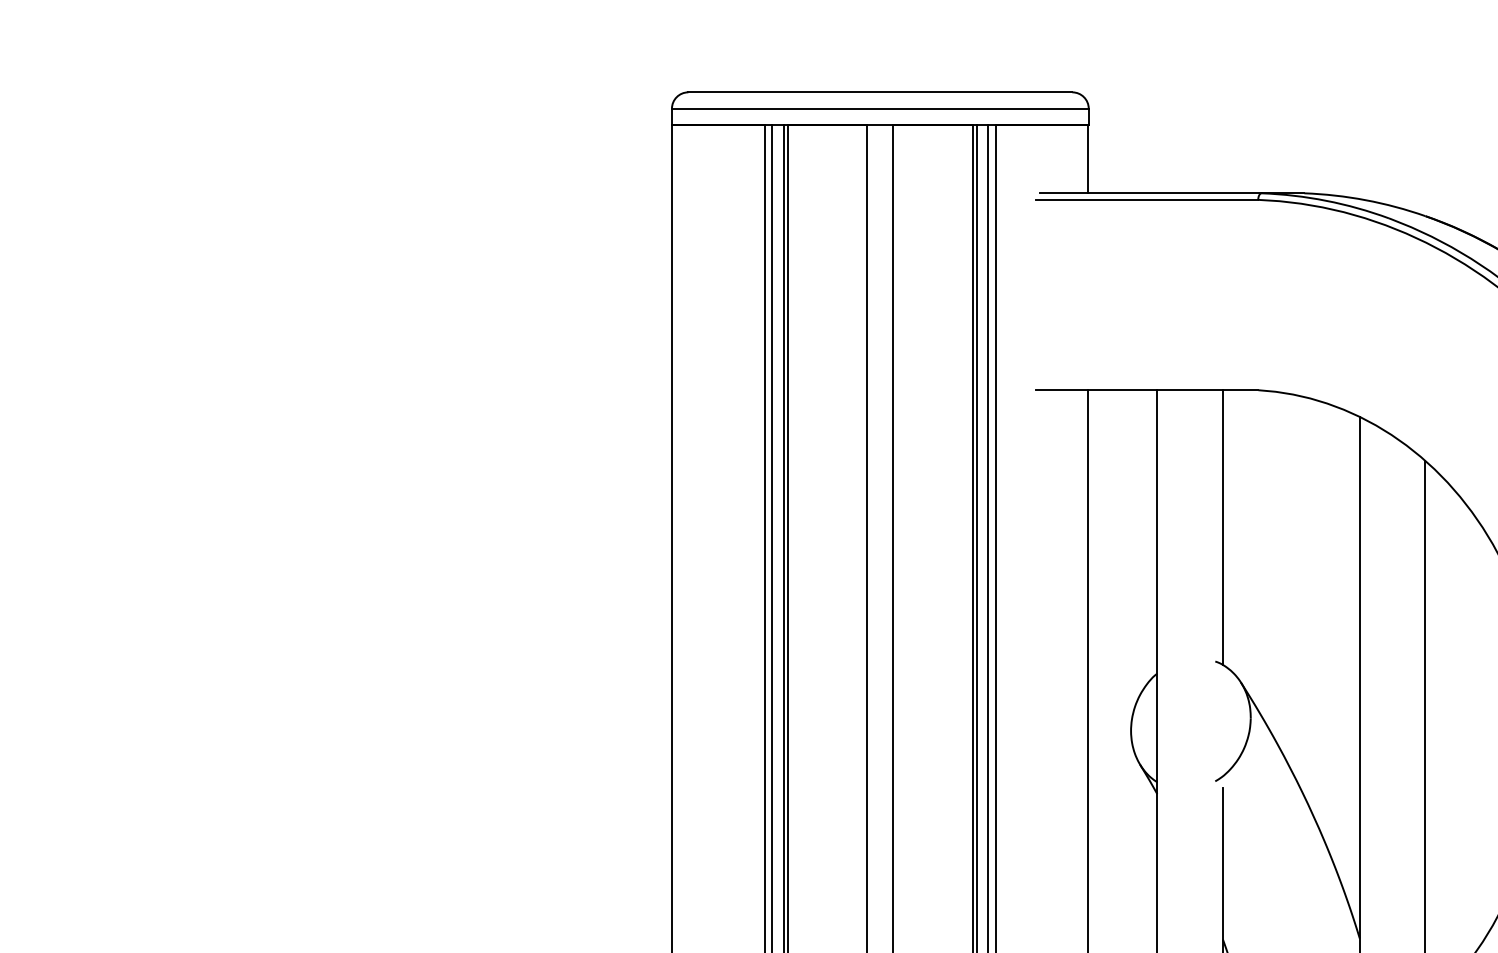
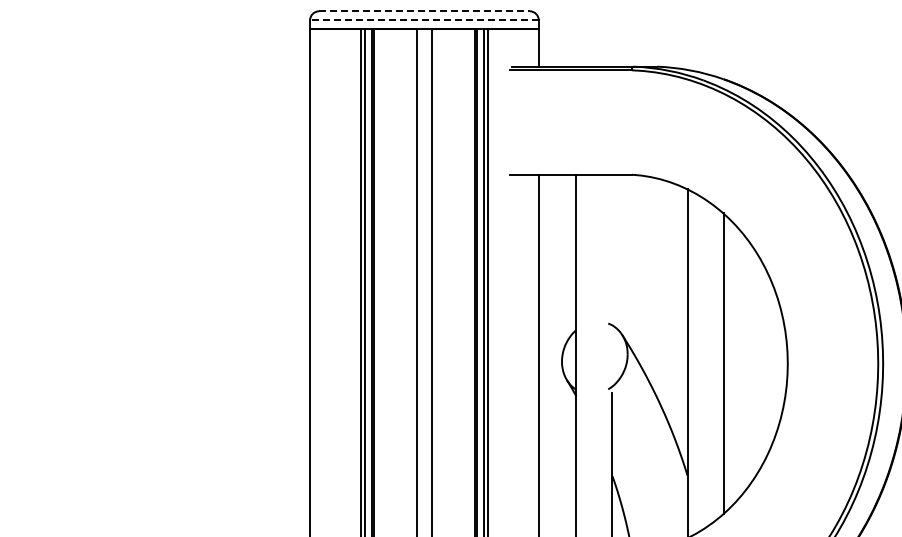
line: (880, 92) -> (424, 11), solid -> dashed
line: (878, 109) -> (423, 20), solid -> dashed
line: (1223, 526) -> (612, 249), removed

